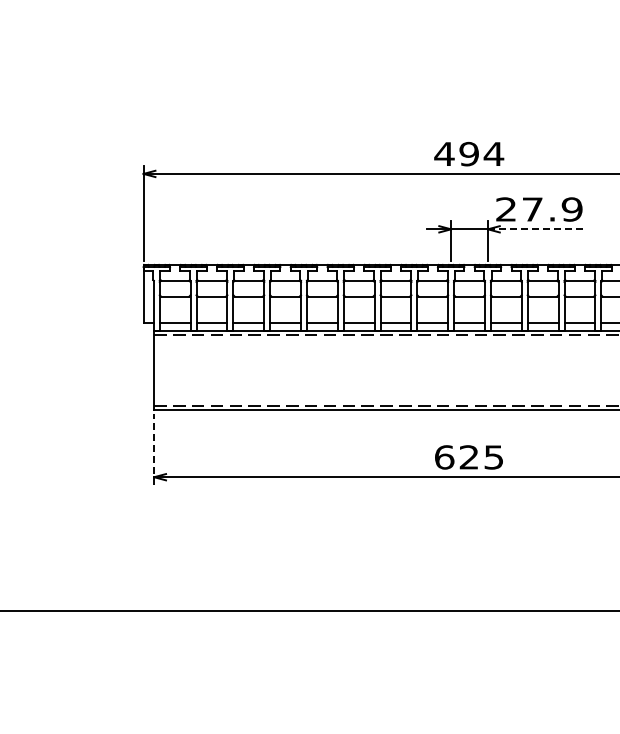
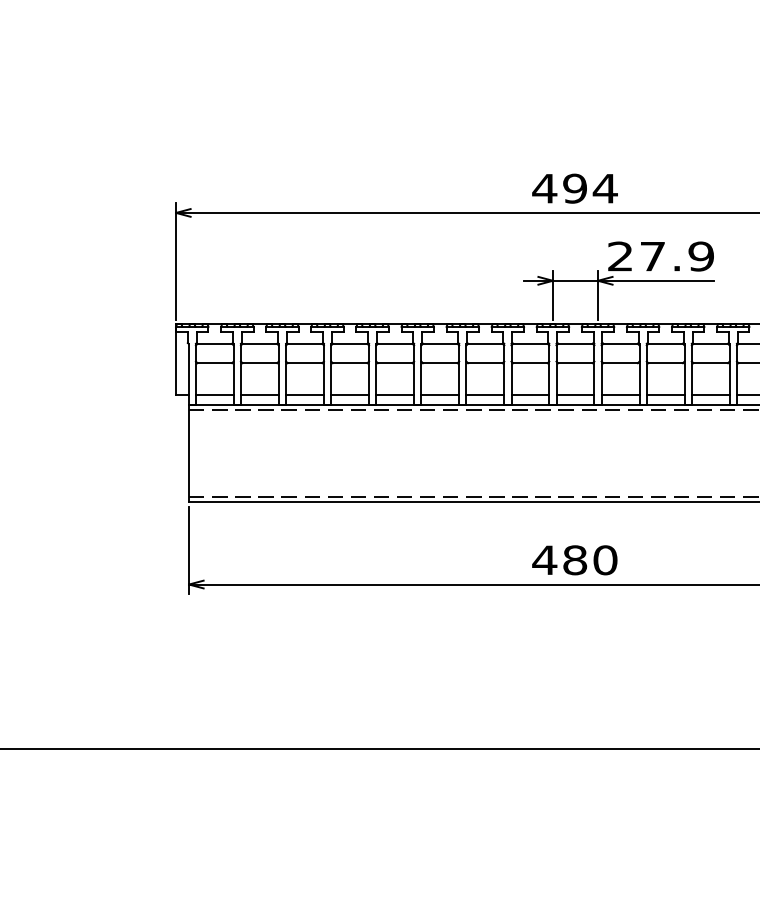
line: (535, 229) -> (656, 281), dashed -> solid
line: (154, 449) -> (189, 550), dashed -> solid
text: (468, 457) -> (574, 560), 625 -> 480

